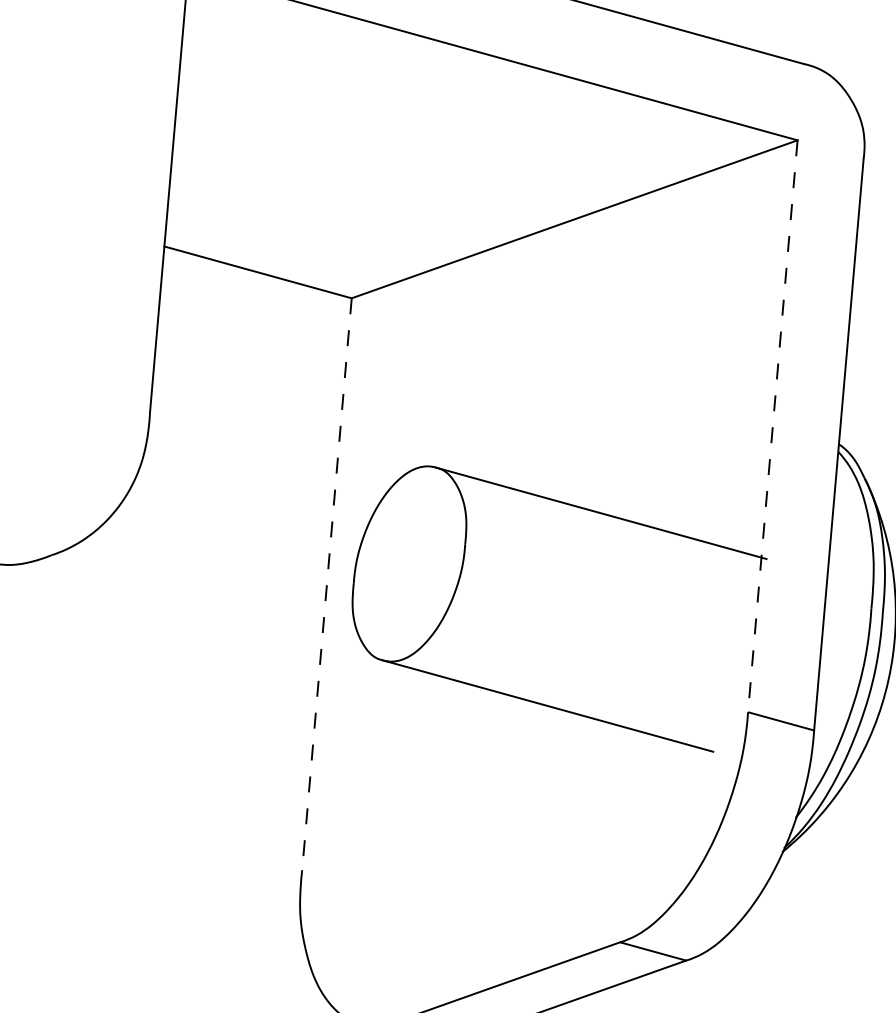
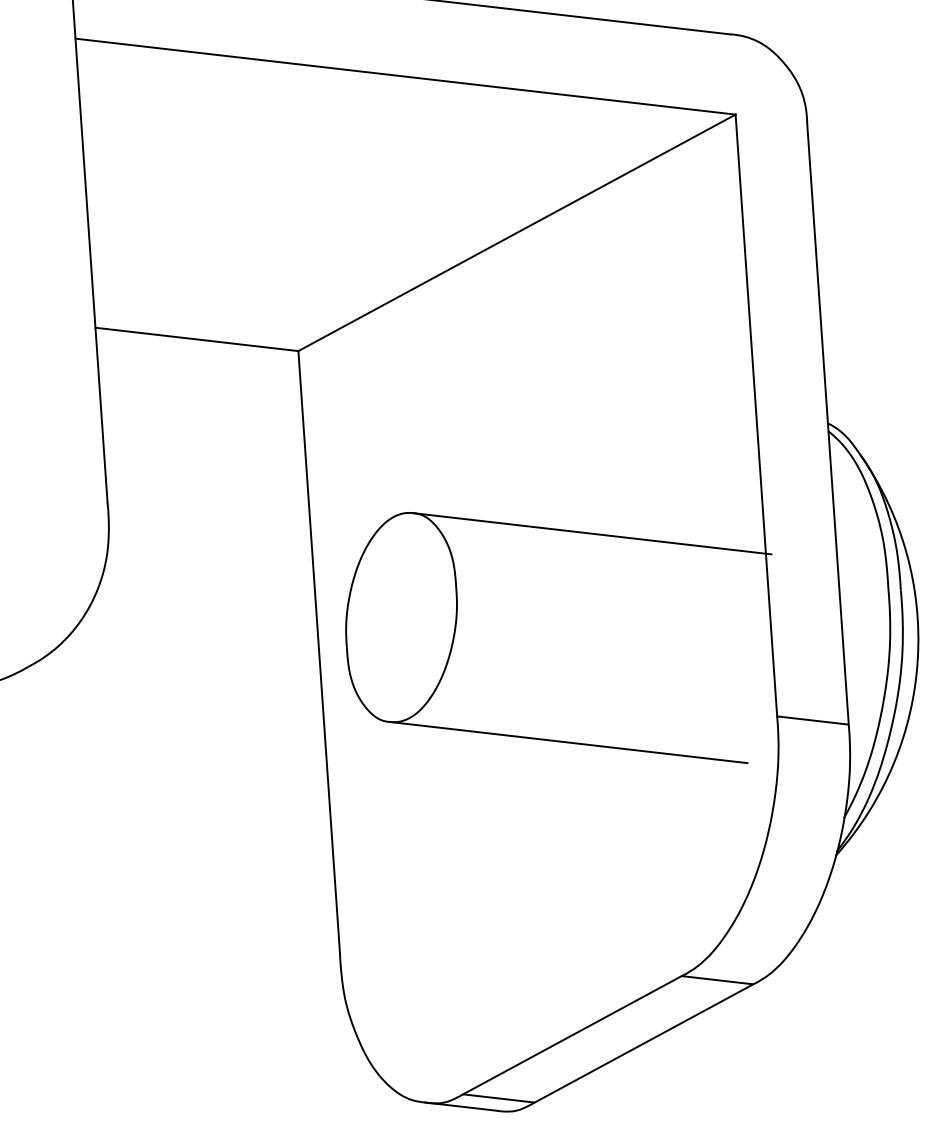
line: (772, 426) -> (756, 415), dashed -> solid
line: (327, 583) -> (319, 651), dashed -> solid

